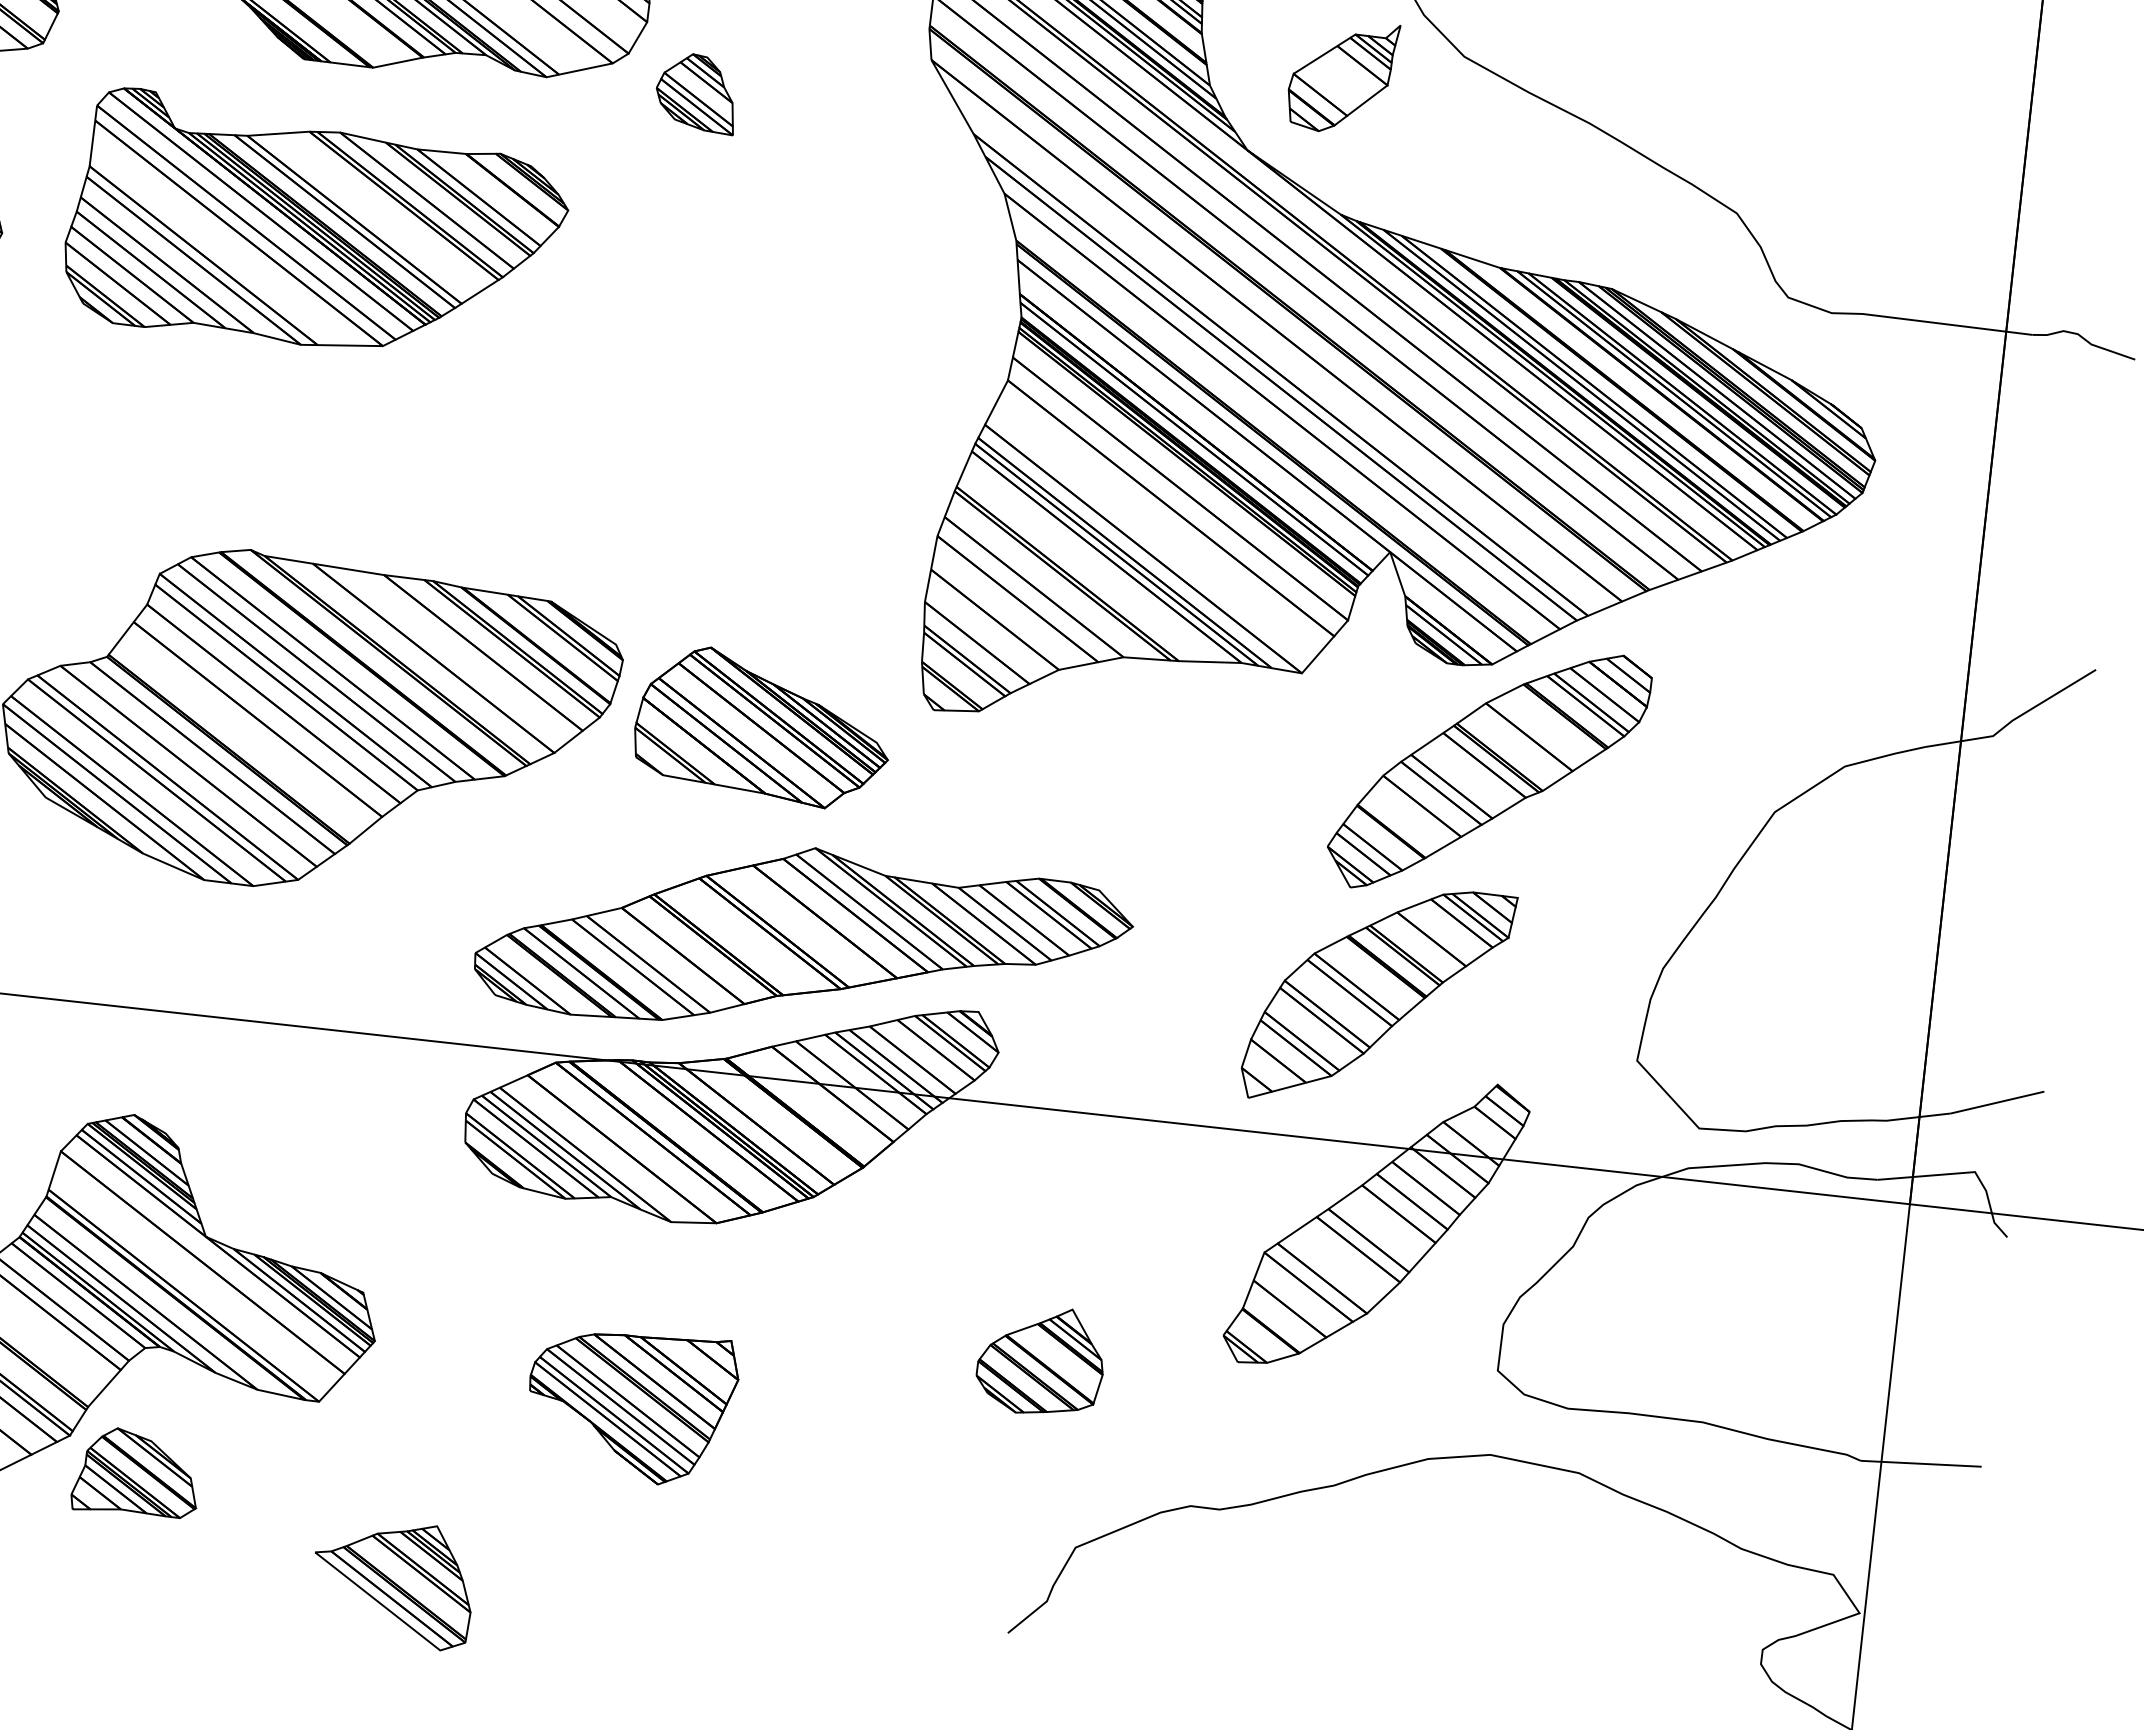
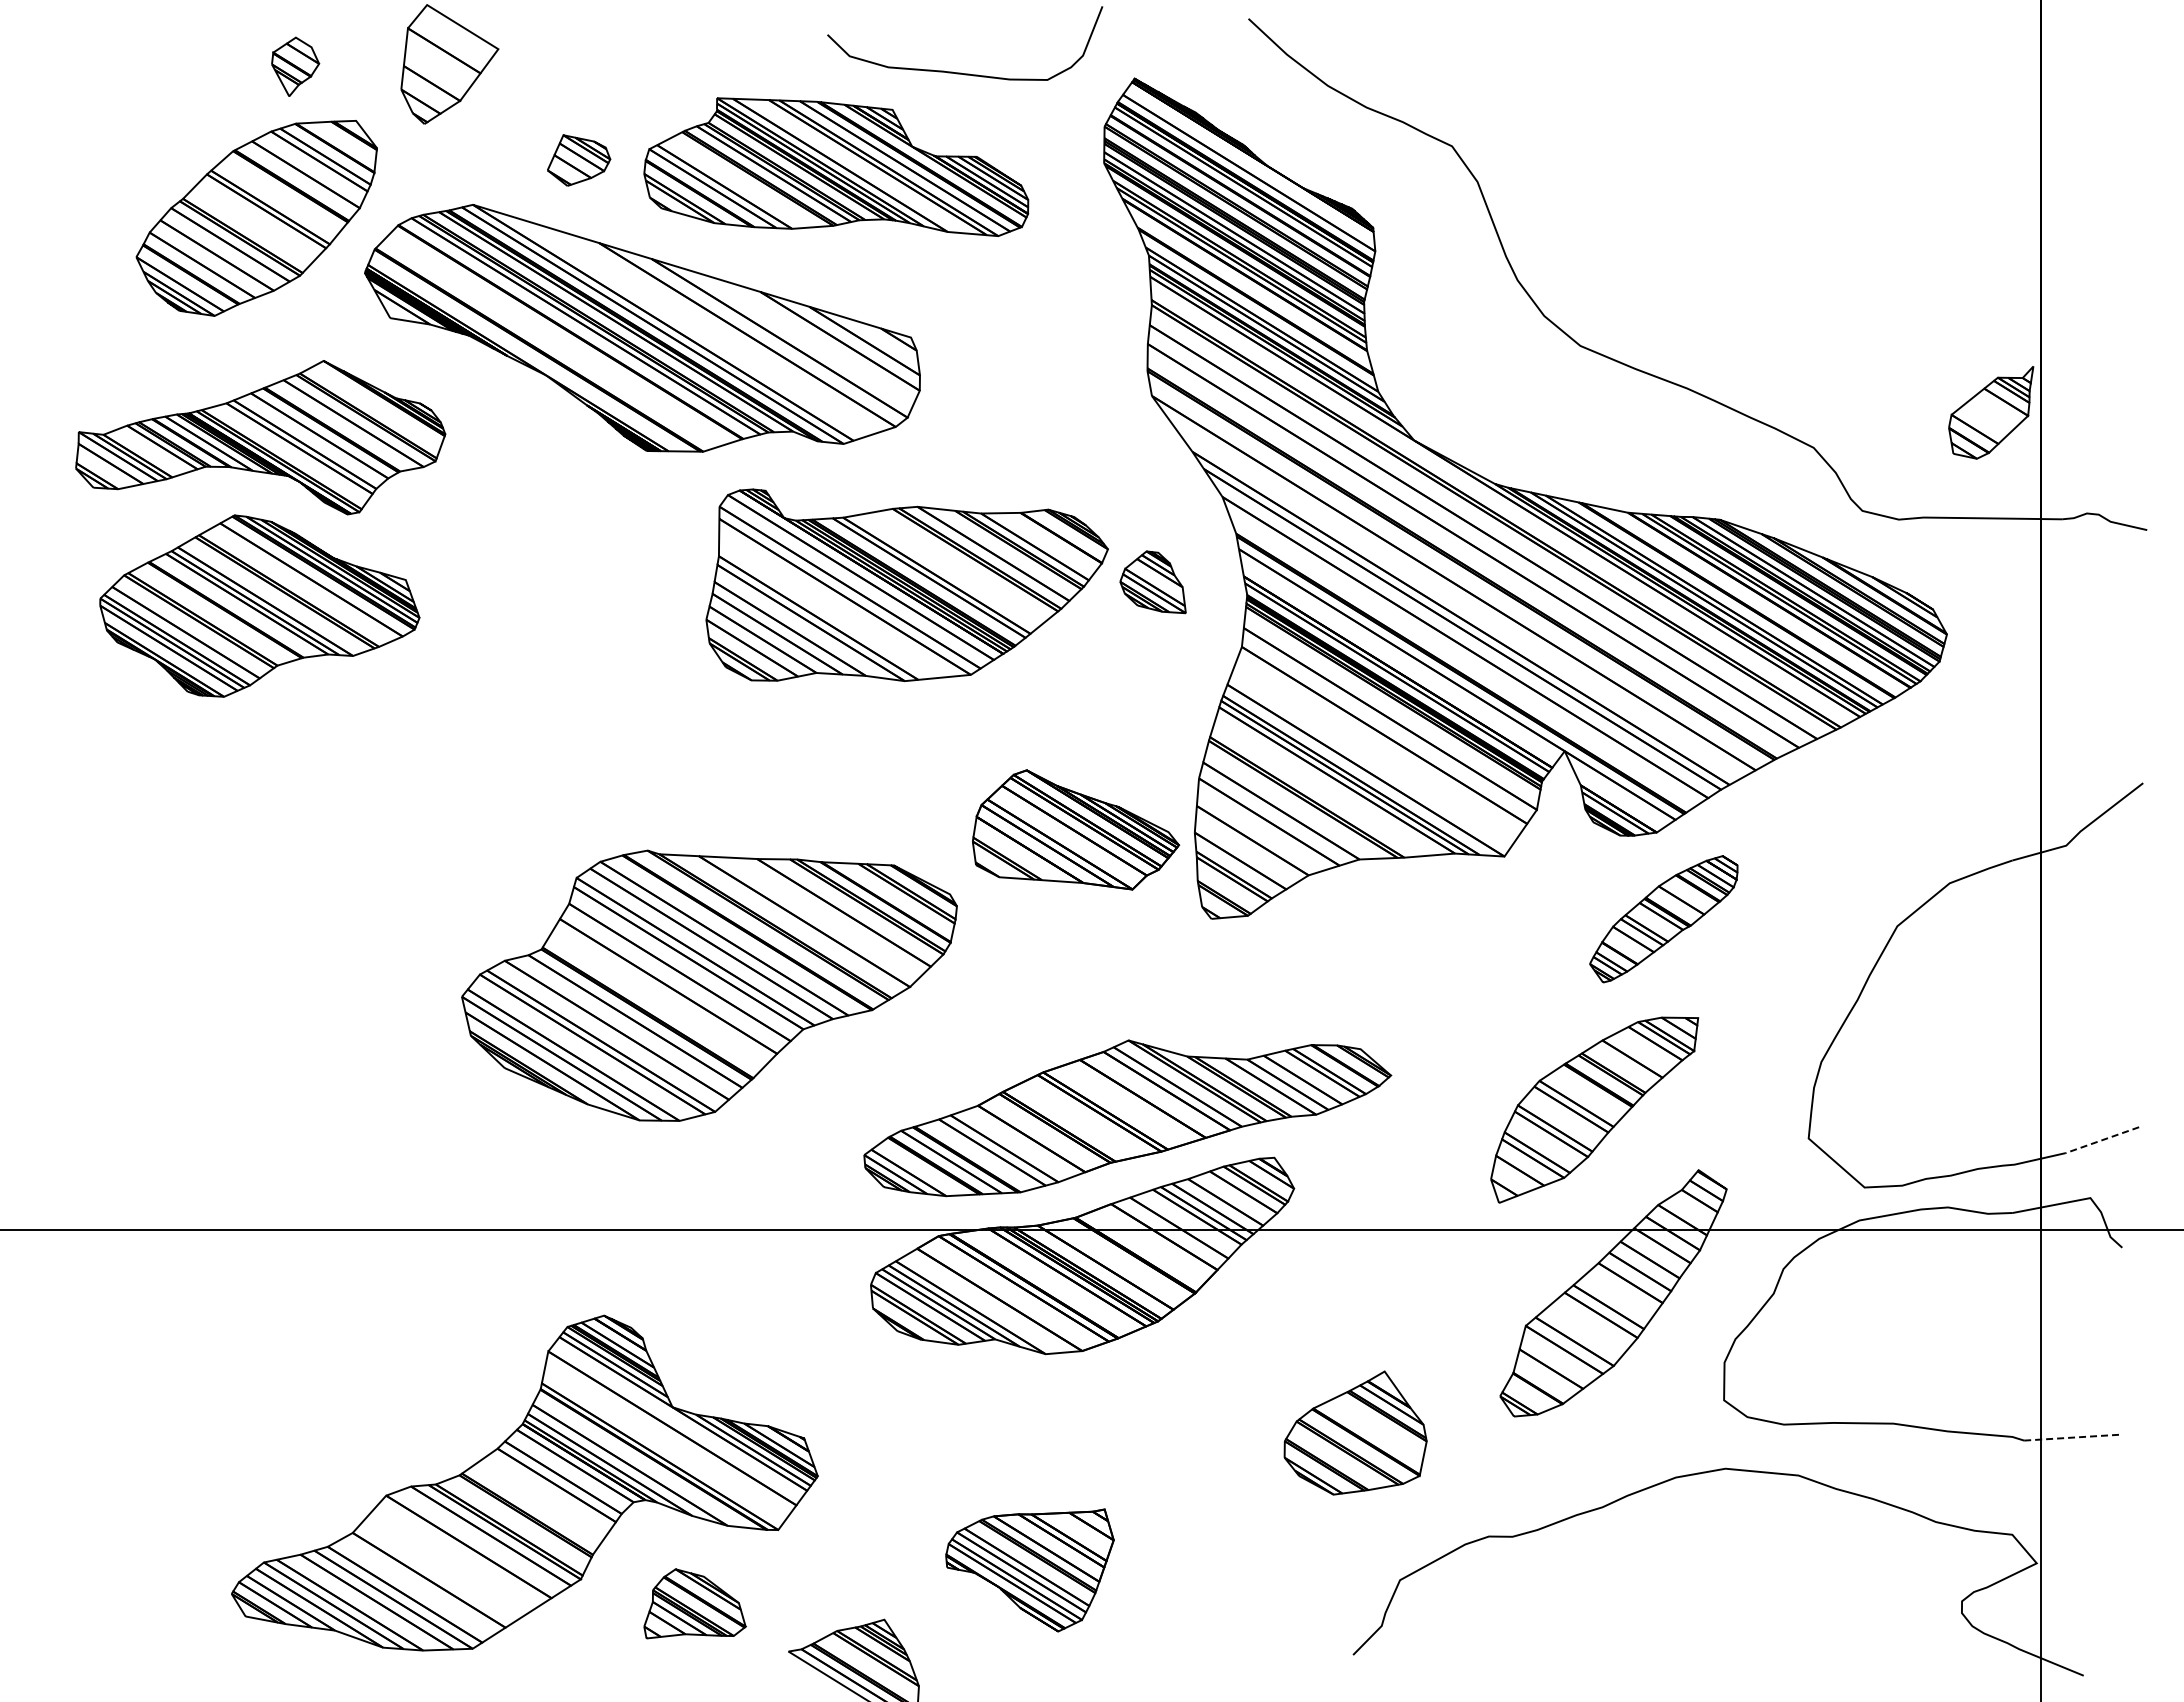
part: (1342, 76) -> (1991, 412), moved
part: (696, 93) -> (1152, 582), moved
part: (316, 226) -> (906, 584), moved
part: (764, 726) -> (1076, 829), moved
part: (1488, 772) -> (1663, 919), size x0.6
line: (1997, 1103) -> (2102, 1140), solid -> dashed
part: (1040, 1360) -> (1355, 1432), size x1.4
part: (630, 1405) -> (1029, 1570), moved
line: (1921, 1463) -> (2073, 1437), solid -> dashed
part: (136, 1472) -> (694, 1603), moved

